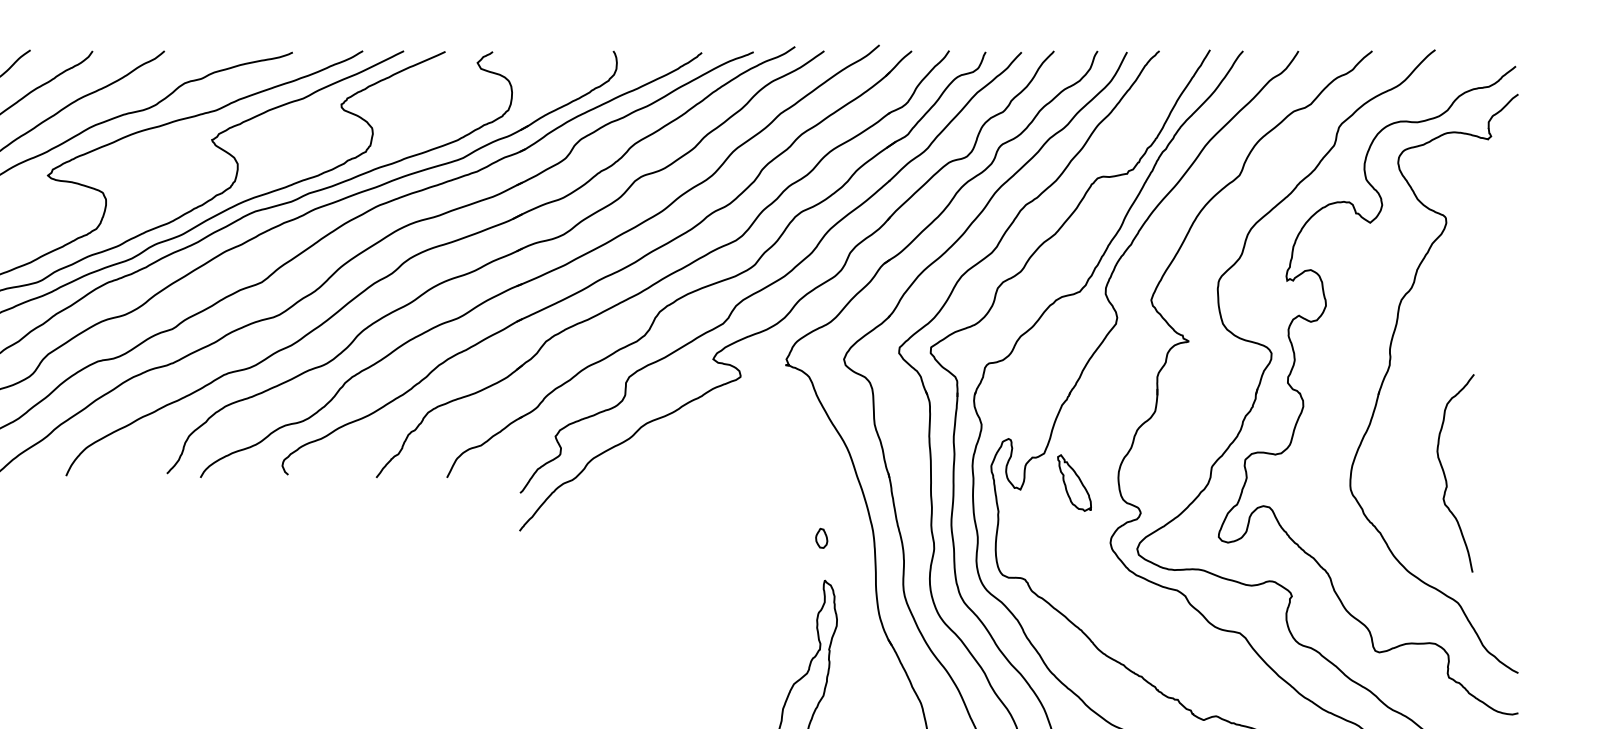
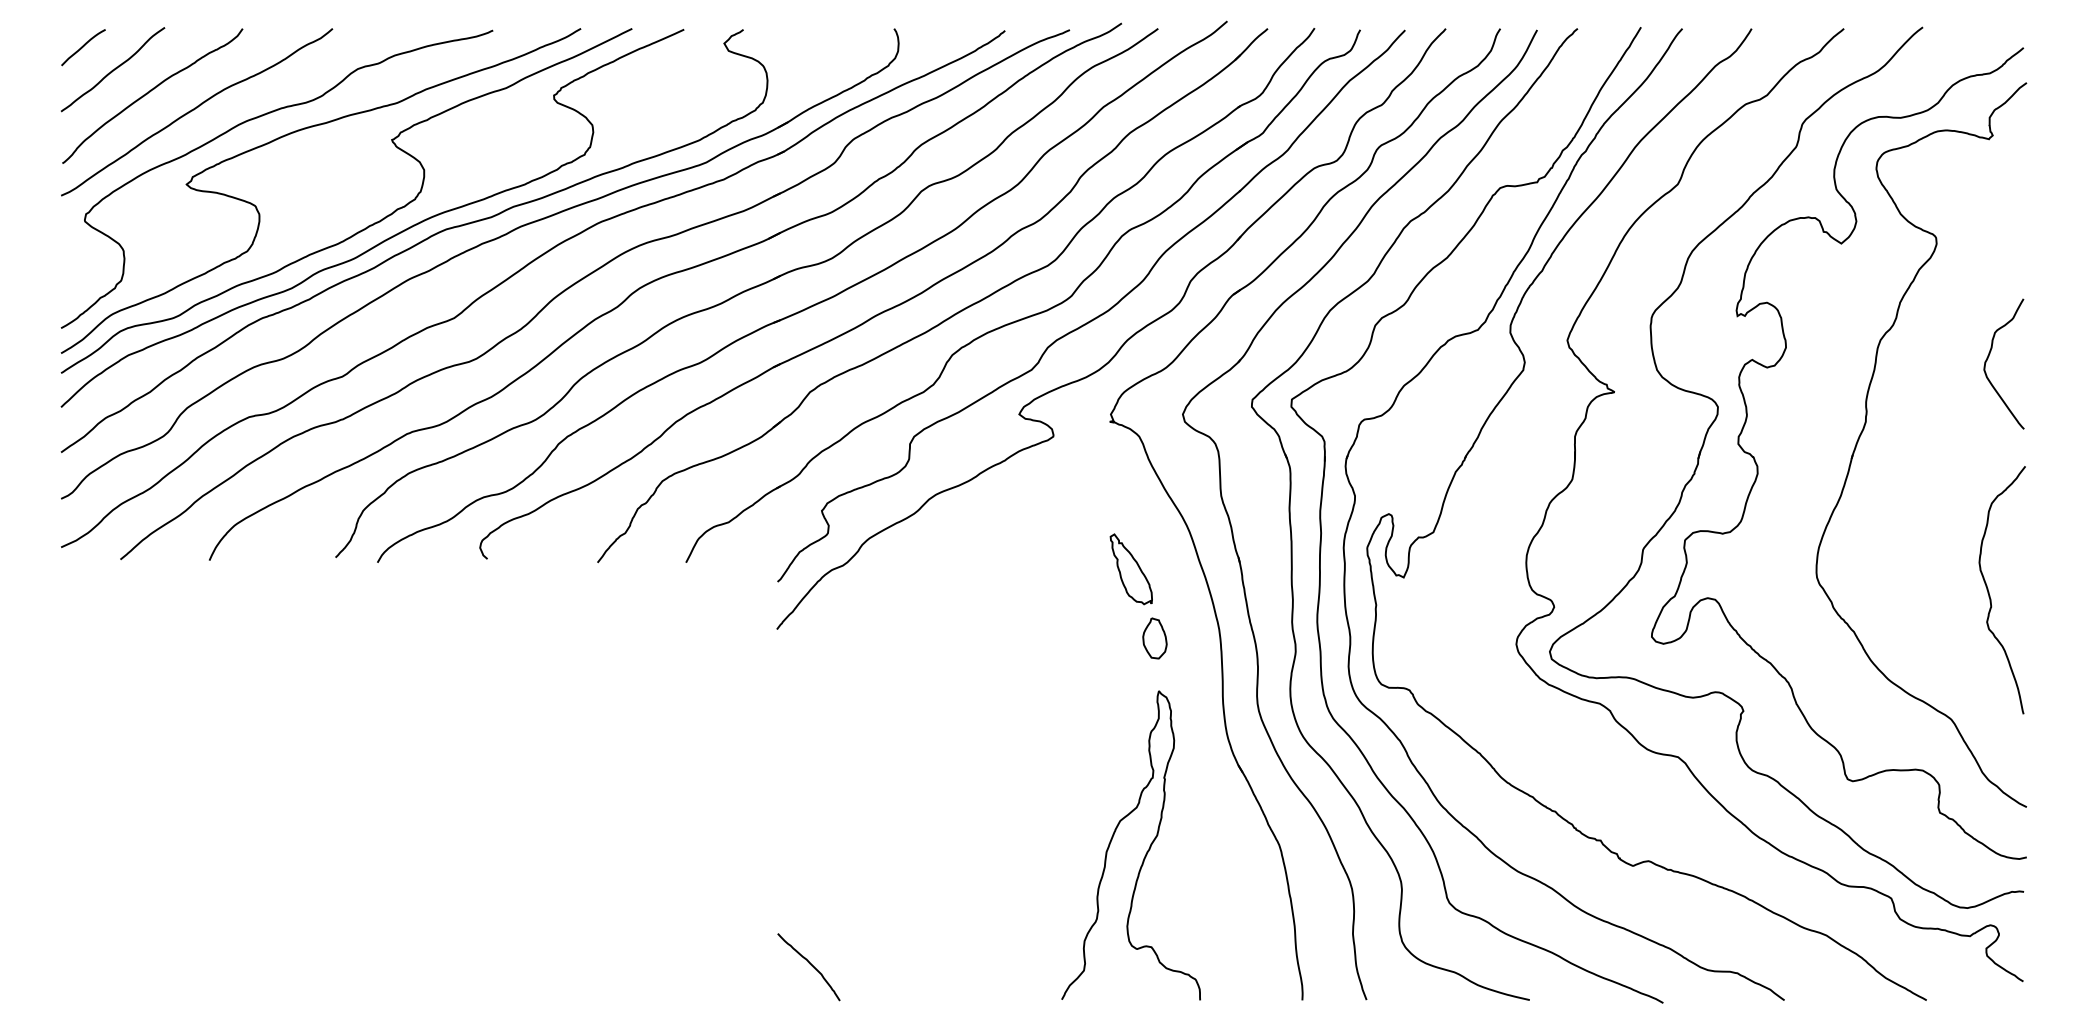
curve: (1488, 313) -> (1989, 356), added
curve: (1445, 474) -> (1989, 591), moved
part: (1073, 483) -> (1130, 569), moved
part: (821, 538) -> (1154, 638), size x1.67

